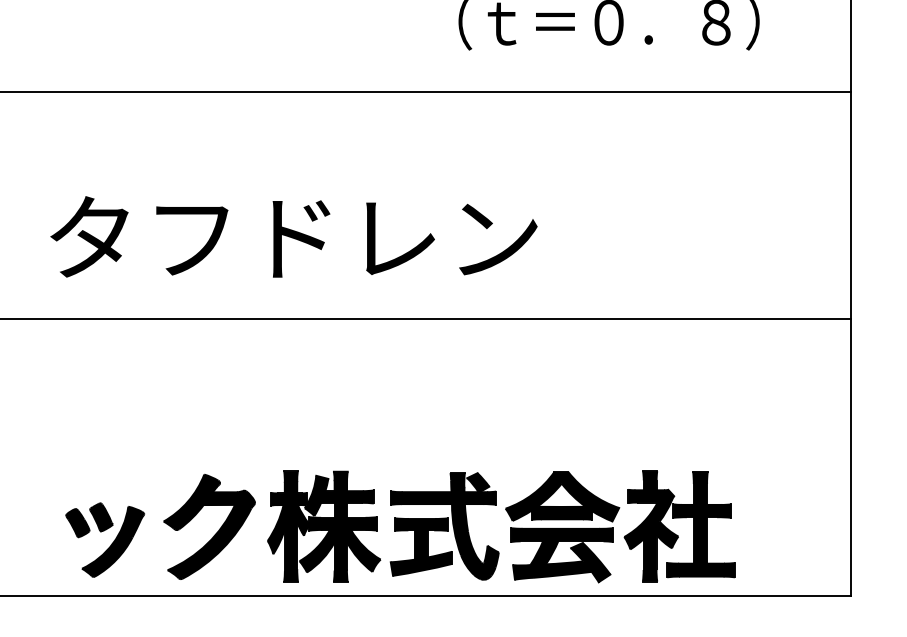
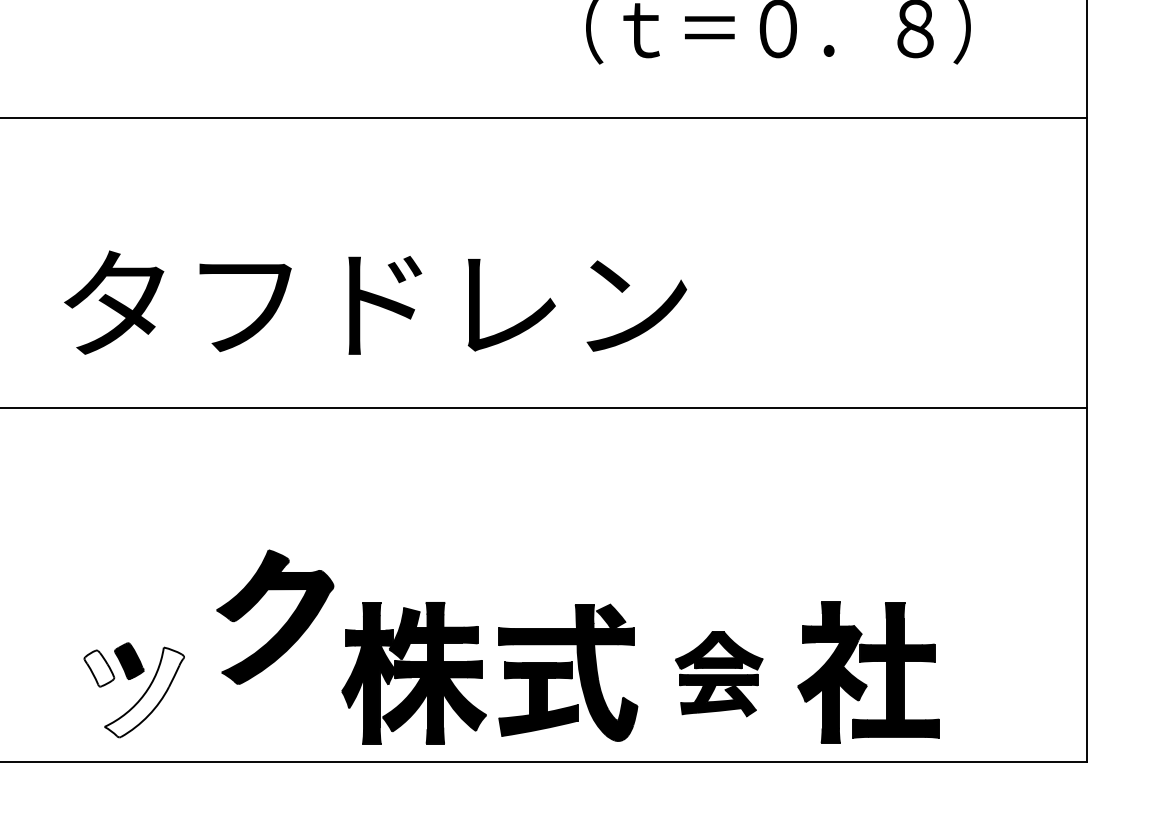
fill: (77, 523) -> (98, 669), removed
part: (562, 527) -> (718, 674), size x0.6
part: (216, 532) -> (284, 624), moved
fill: (113, 541) -> (144, 692), removed

